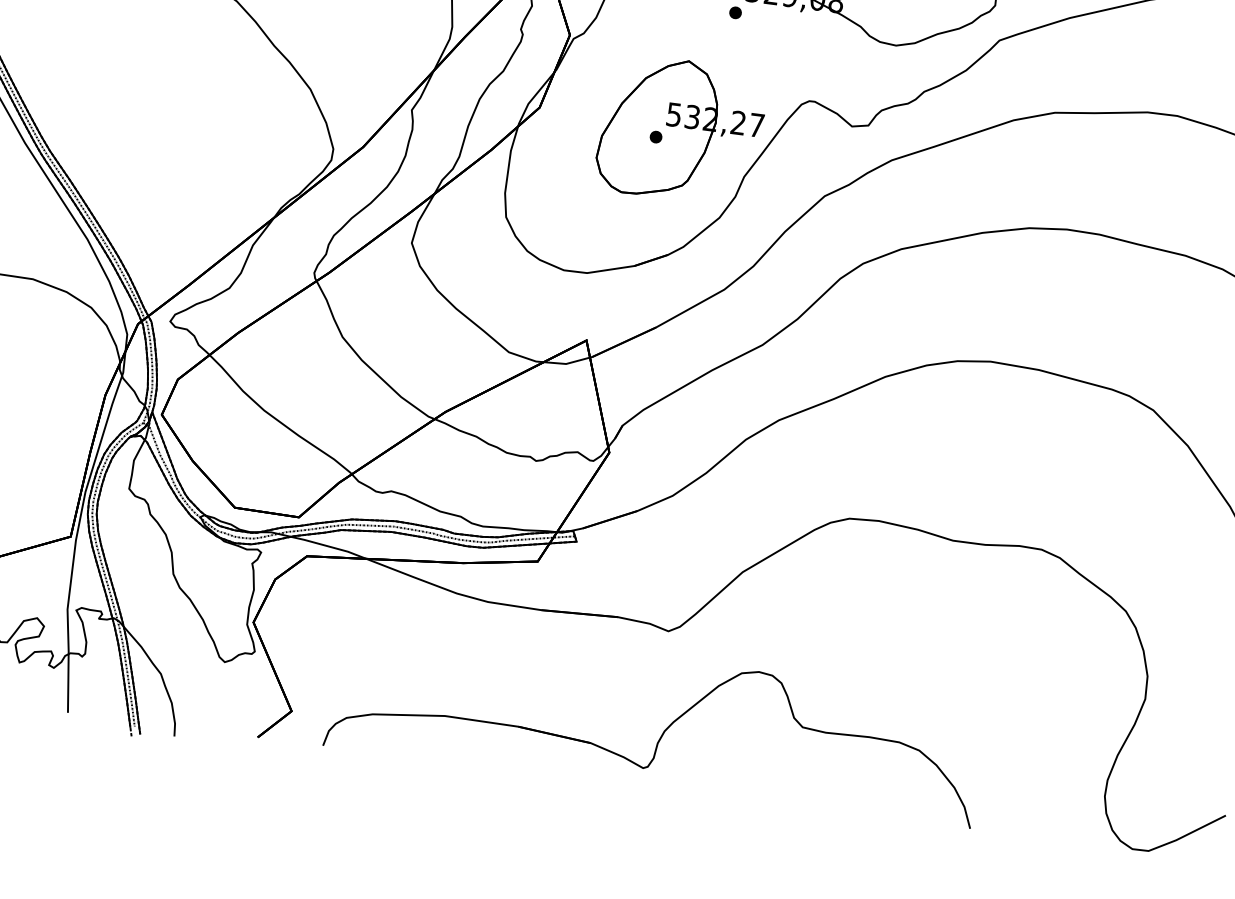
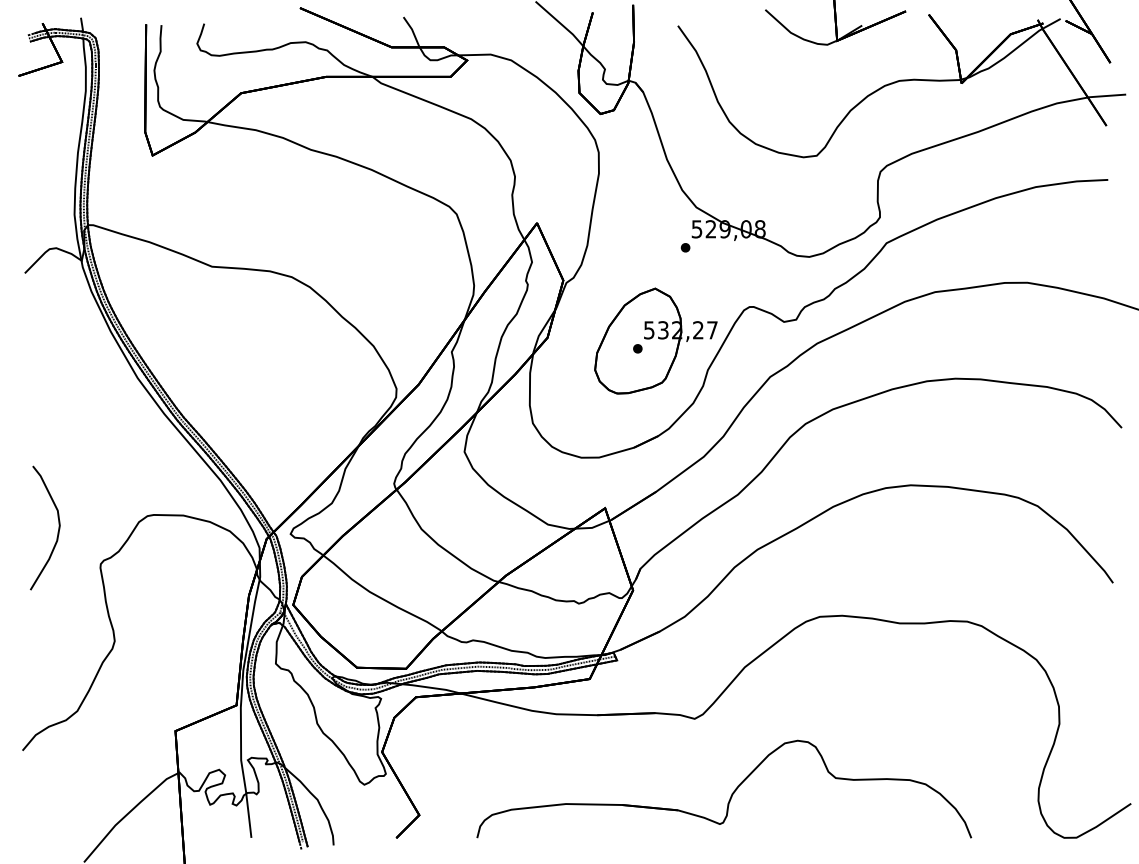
part: (663, 729) -> (731, 793), moved

